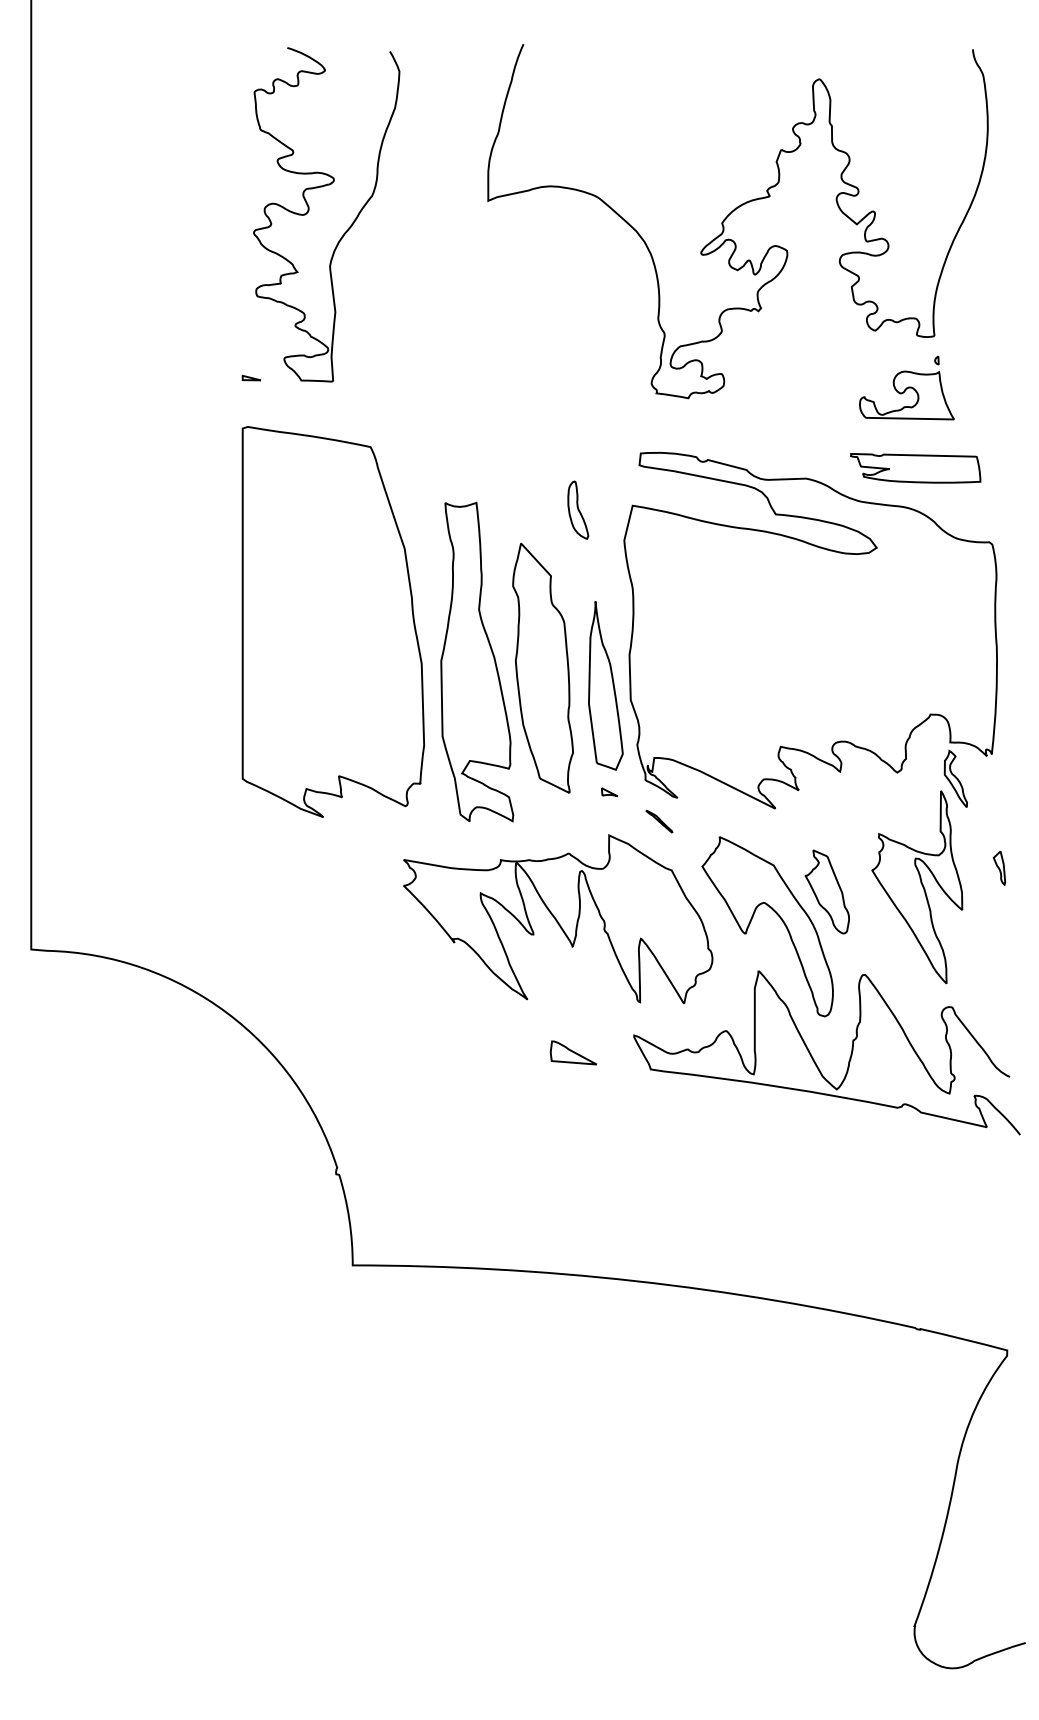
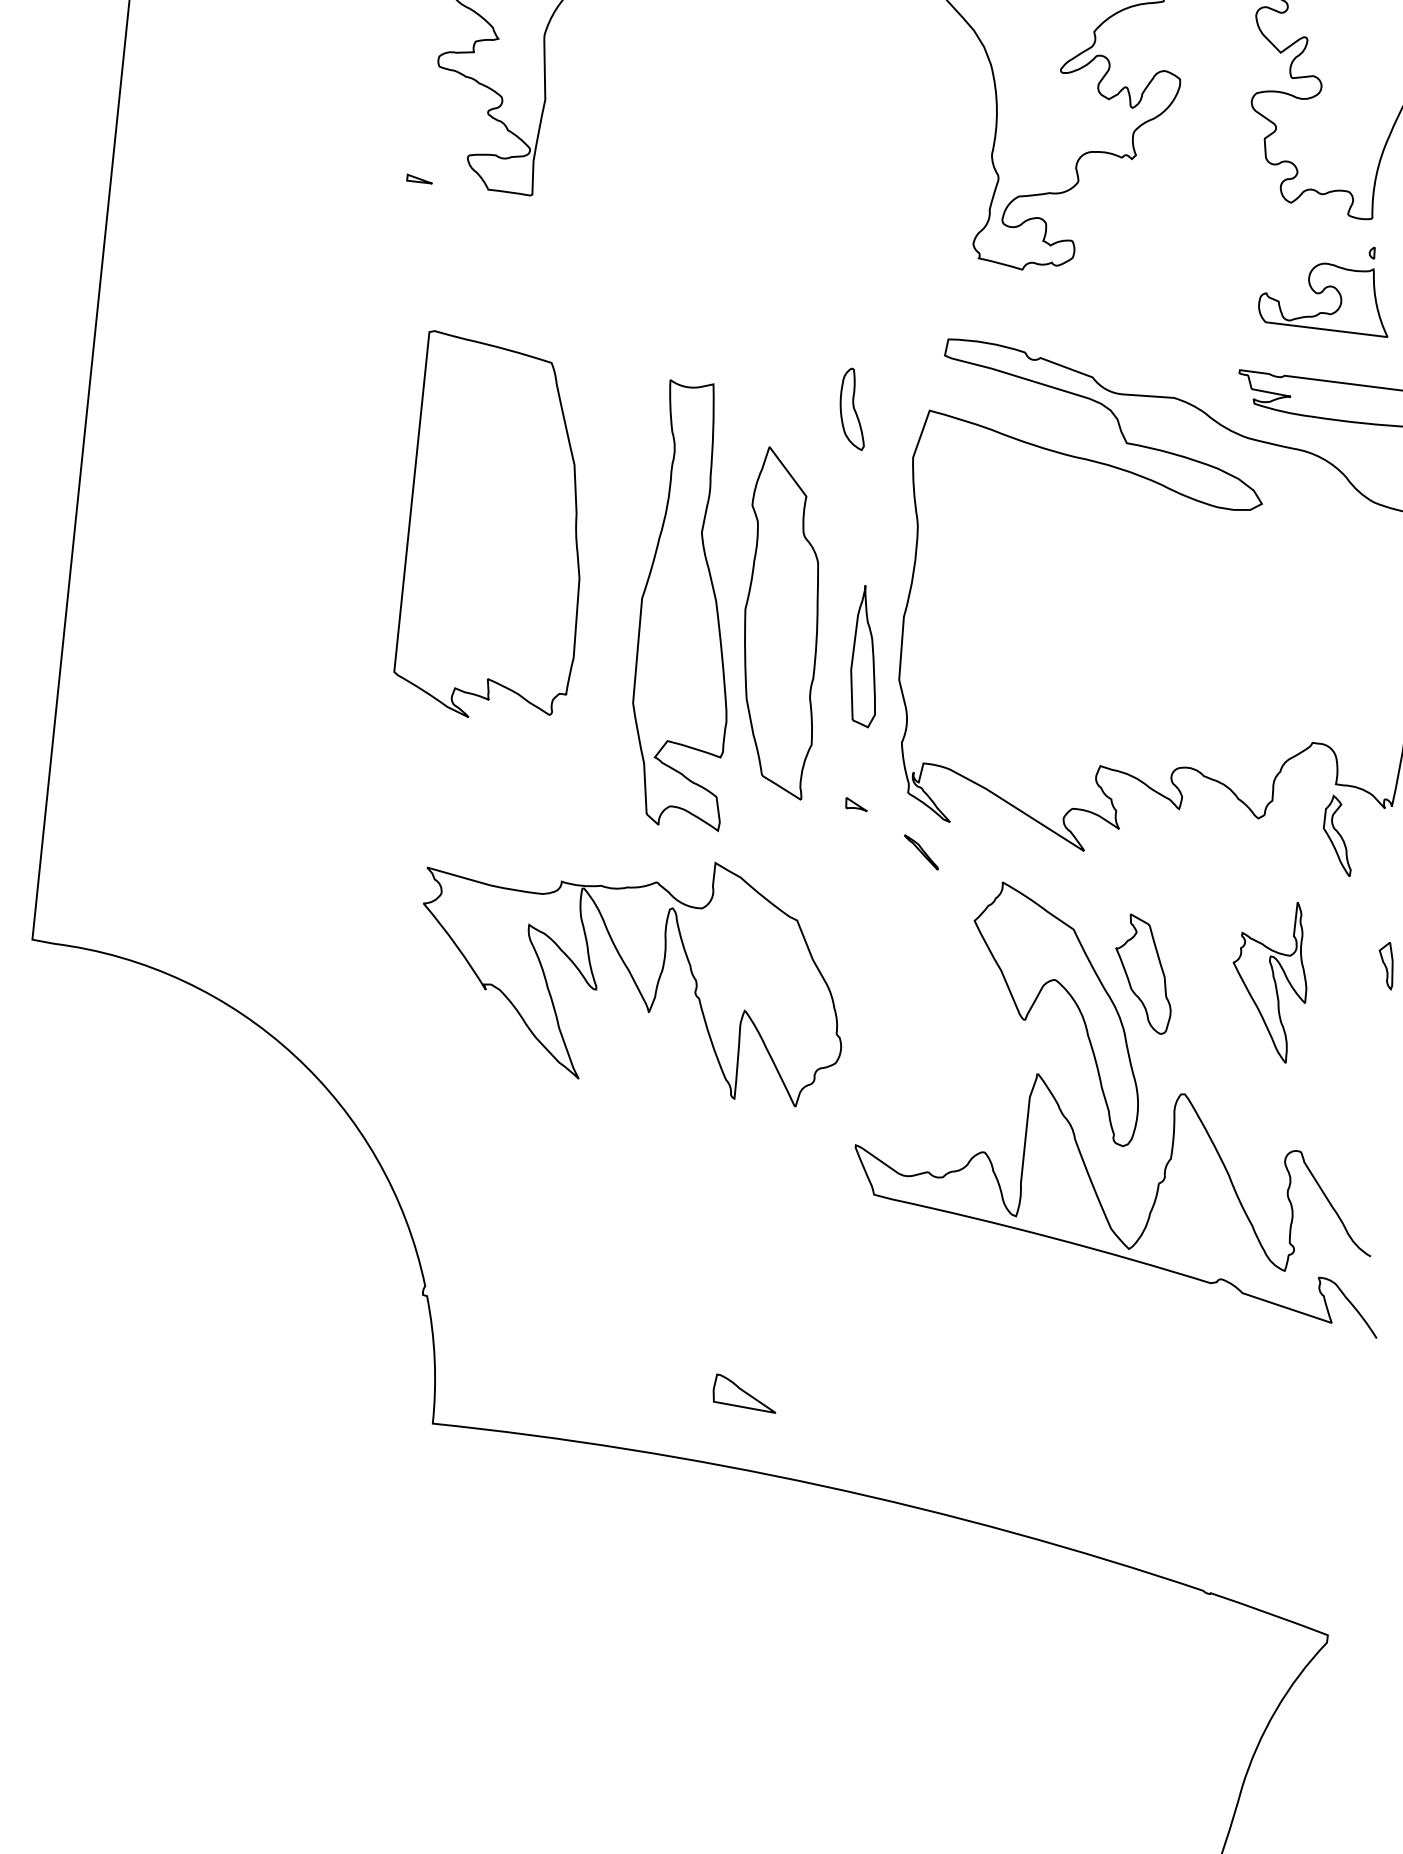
part: (332, 621) -> (496, 528), size x0.7
part: (605, 685) -> (866, 655), size x0.6
part: (917, 887) -> (1269, 980), size x0.6
part: (558, 918) -> (633, 970), moved
part: (572, 1052) -> (743, 1392), moved

